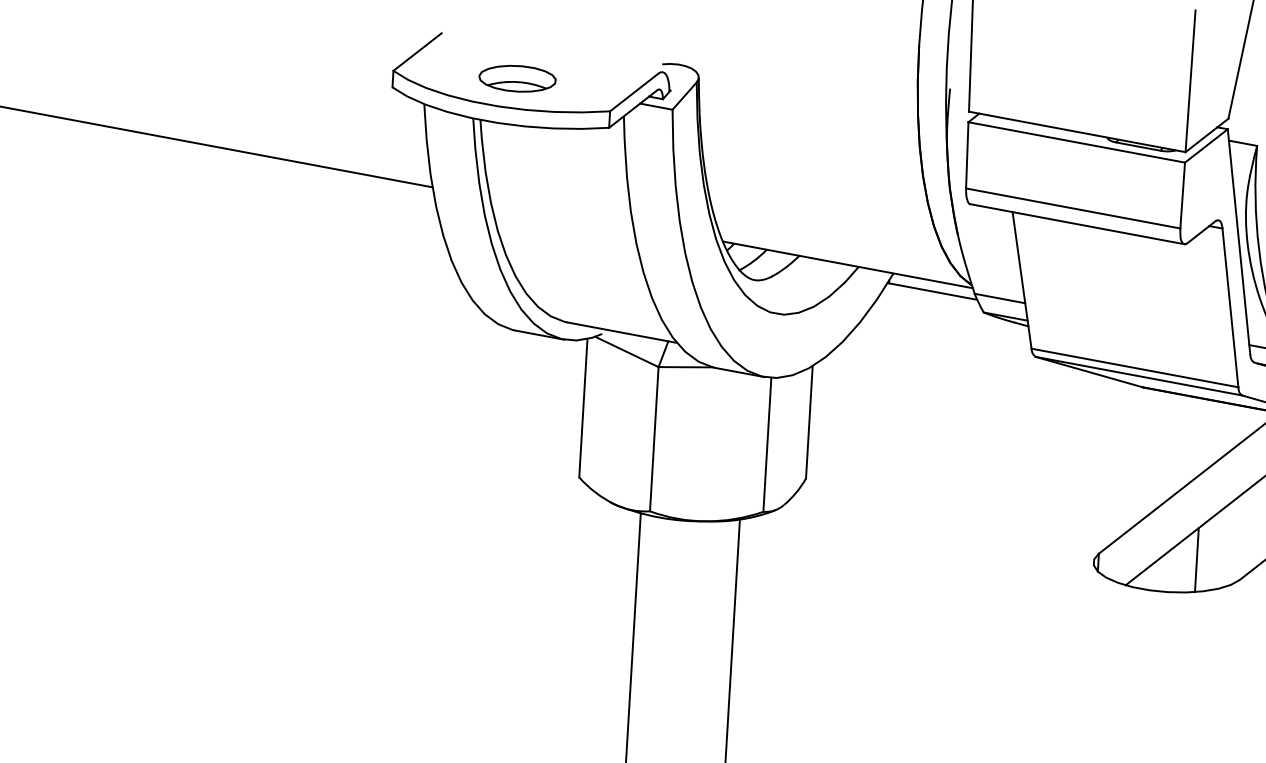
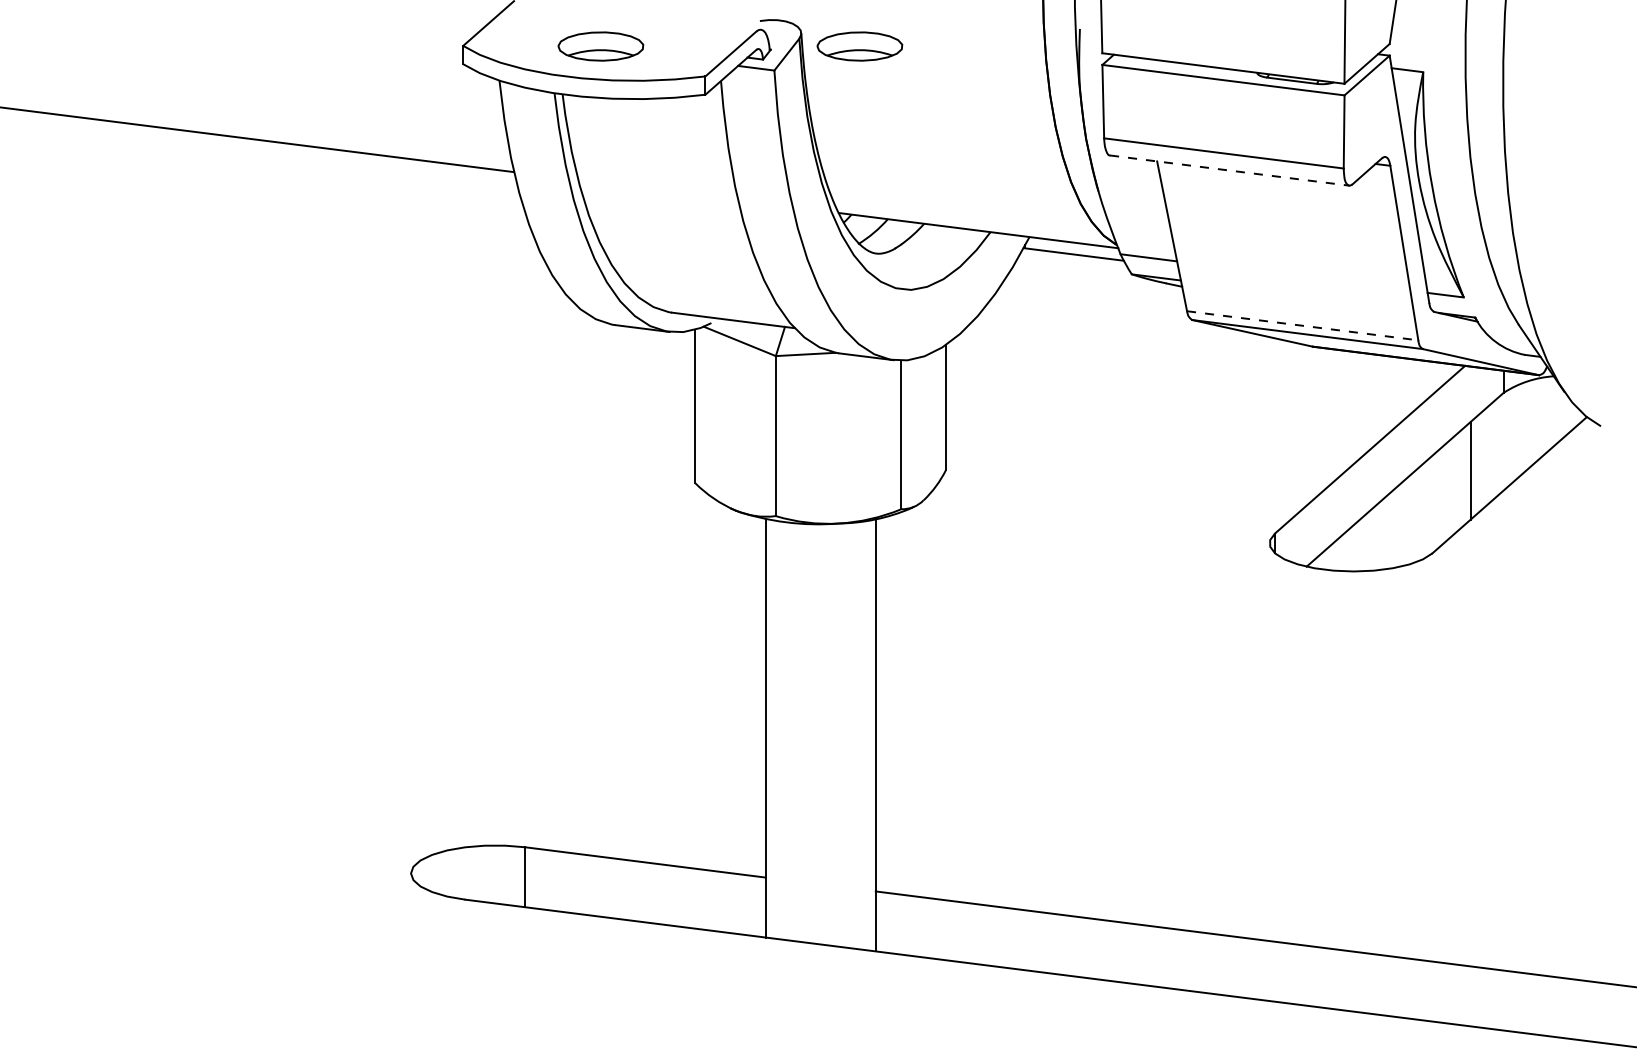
part: (750, 92) -> (859, 46), added
line: (1077, 224) -> (1229, 170), solid -> dashed
line: (1134, 367) -> (1302, 325), solid -> dashed
line: (1196, 559) -> (1383, 533), removed

